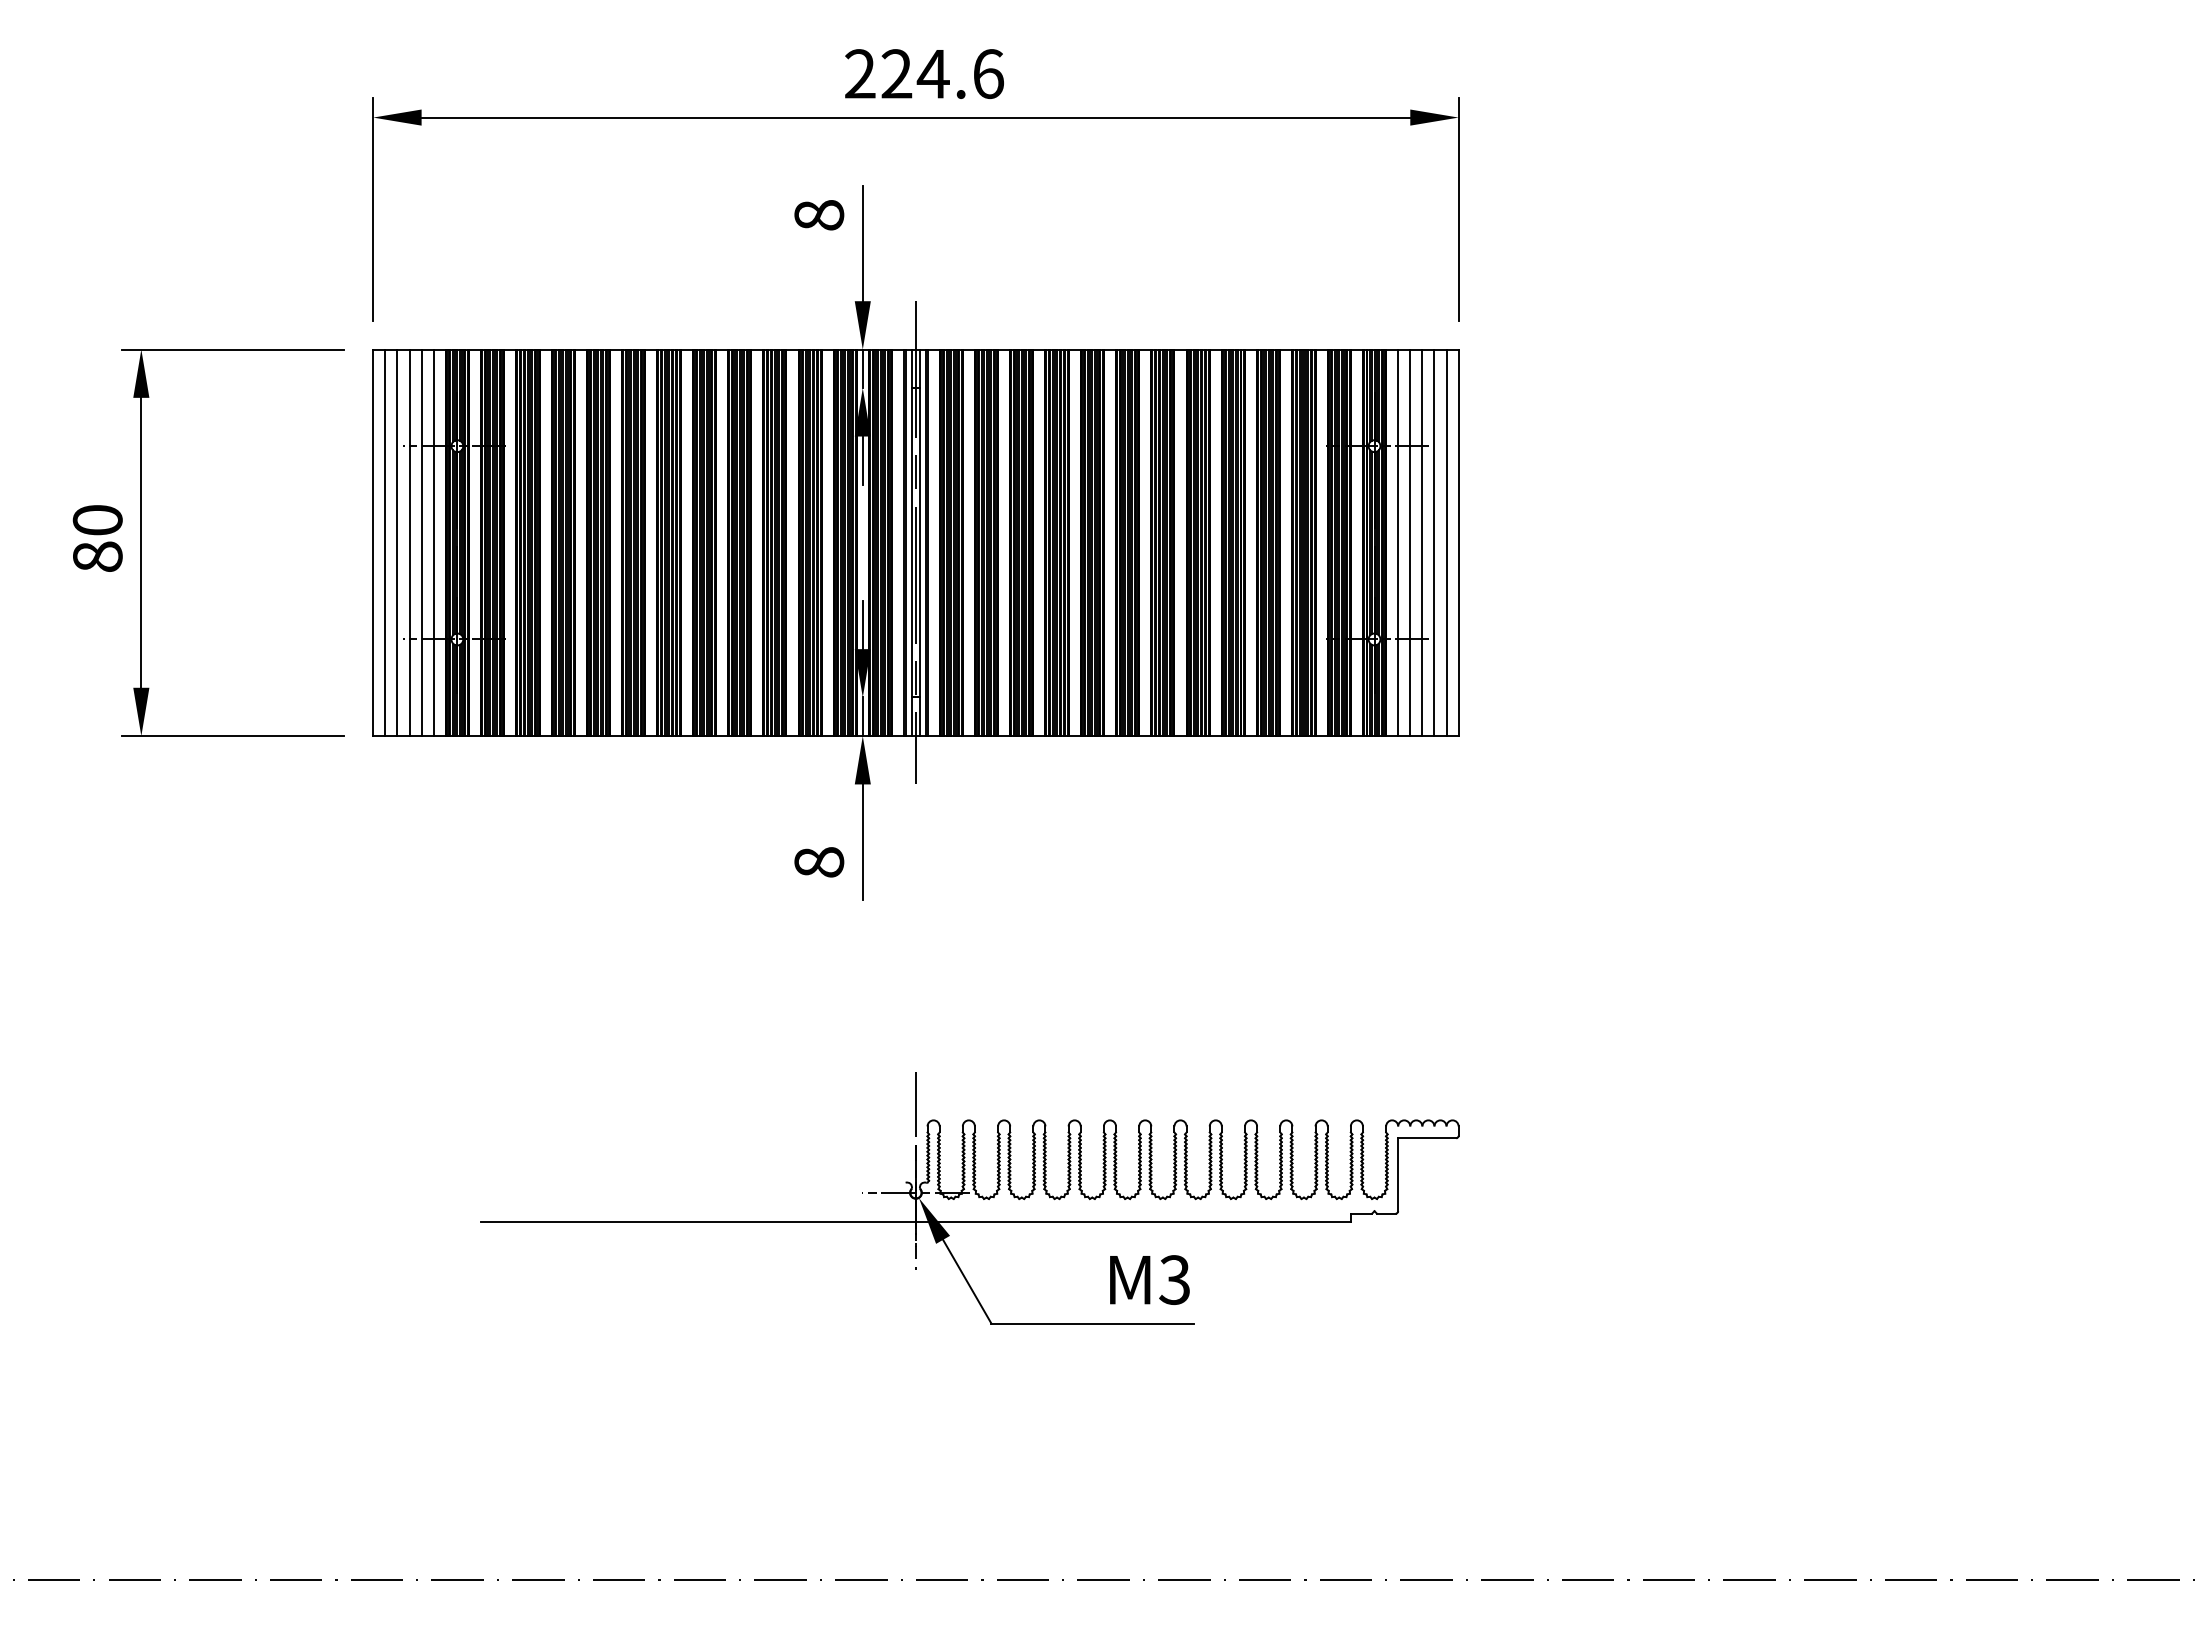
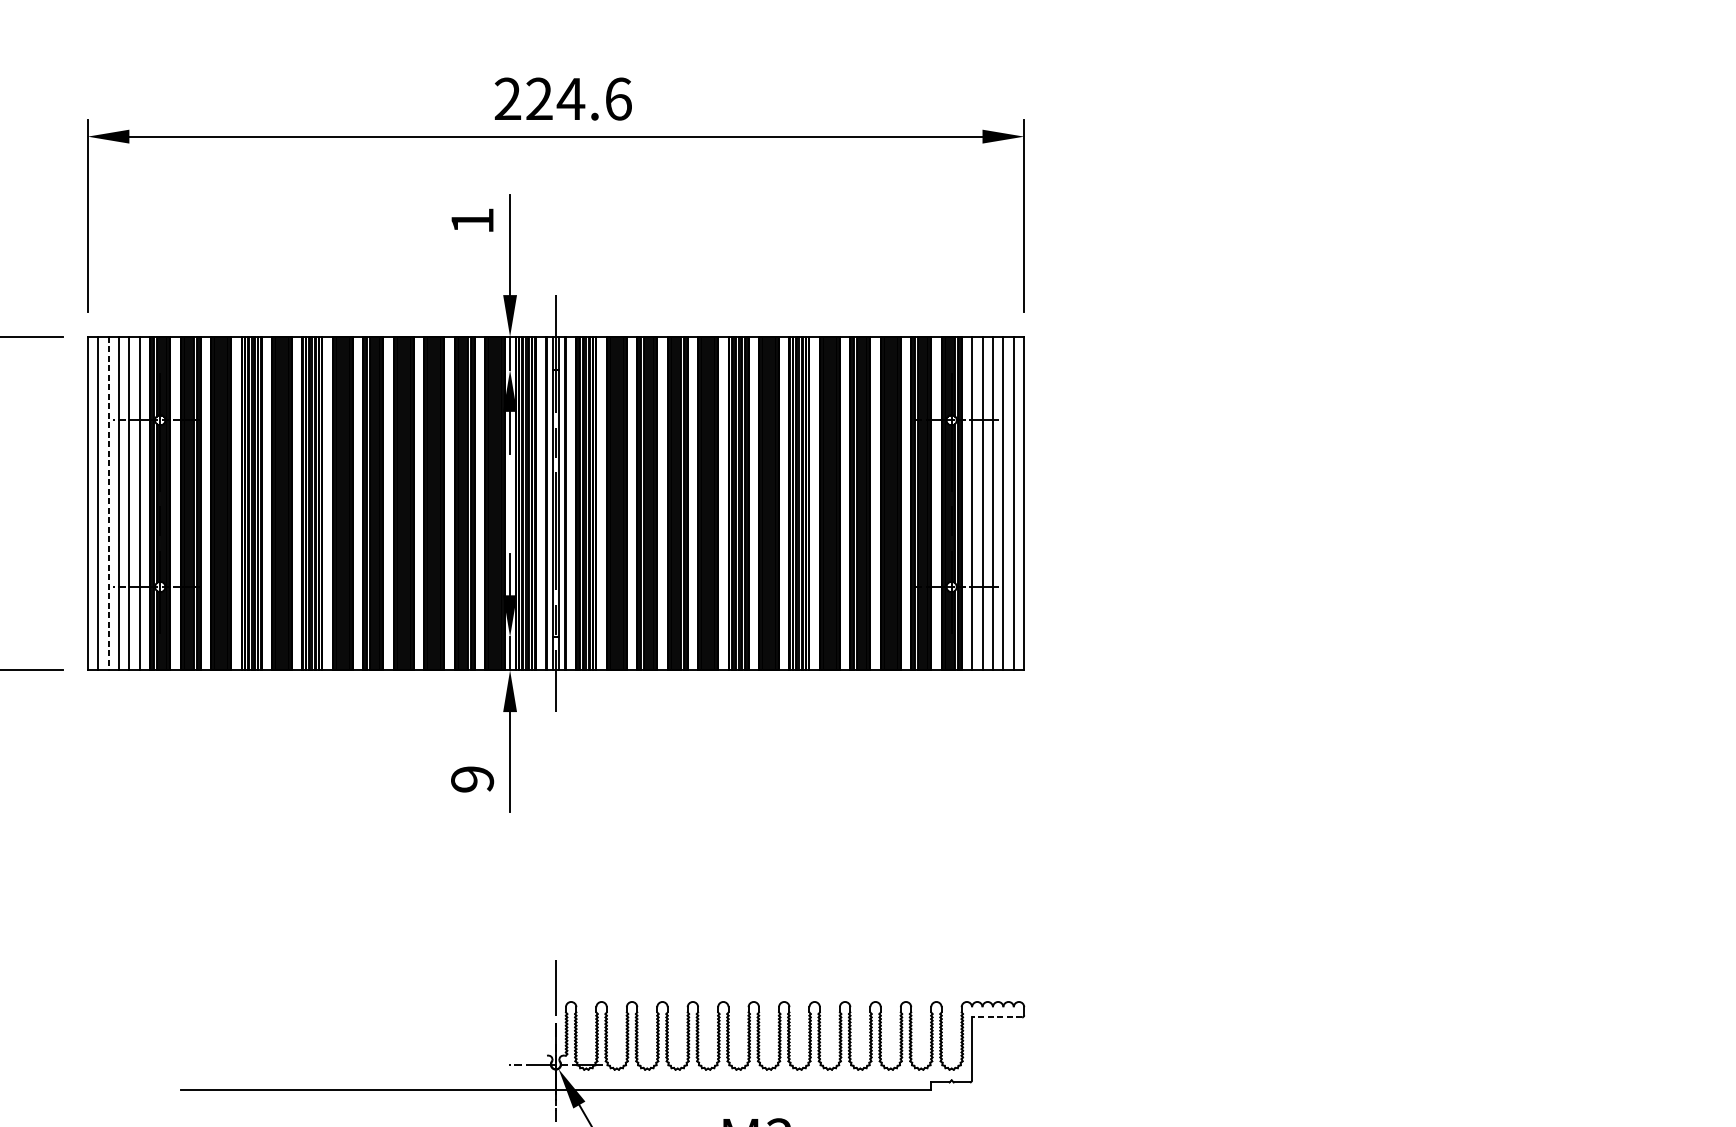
text: (819, 215) -> (472, 221), 8 -> 1
line: (397, 543) -> (108, 504), solid -> dashed
text: (819, 862) -> (472, 779), 8 -> 9
line: (1427, 1138) -> (997, 1017), solid -> dashed

